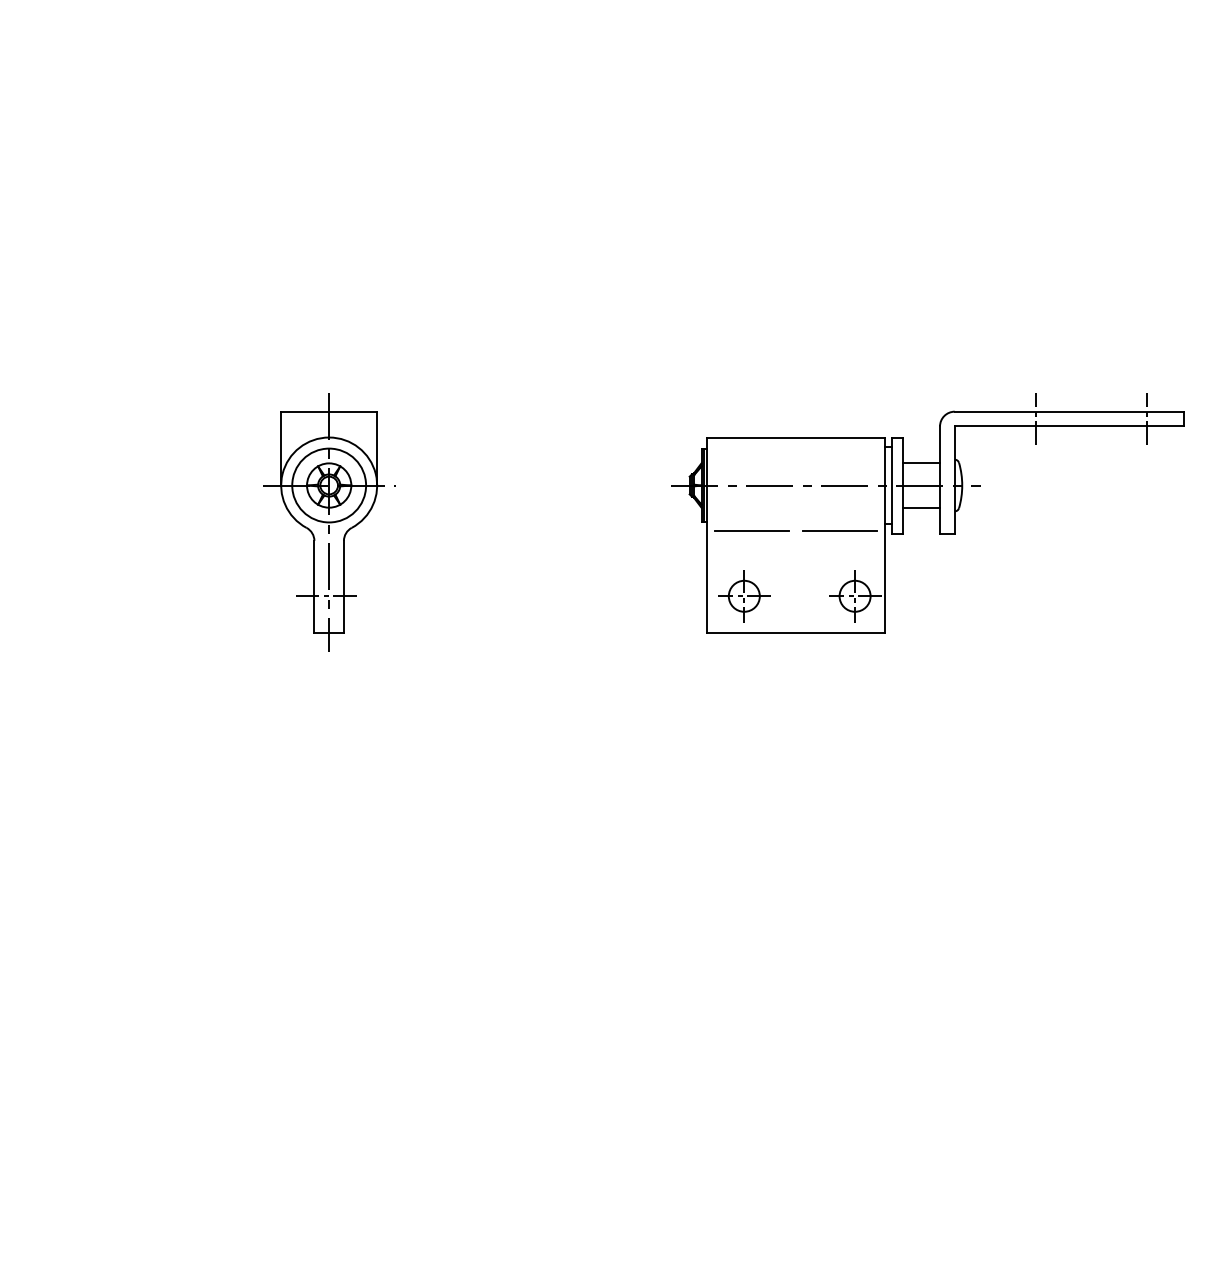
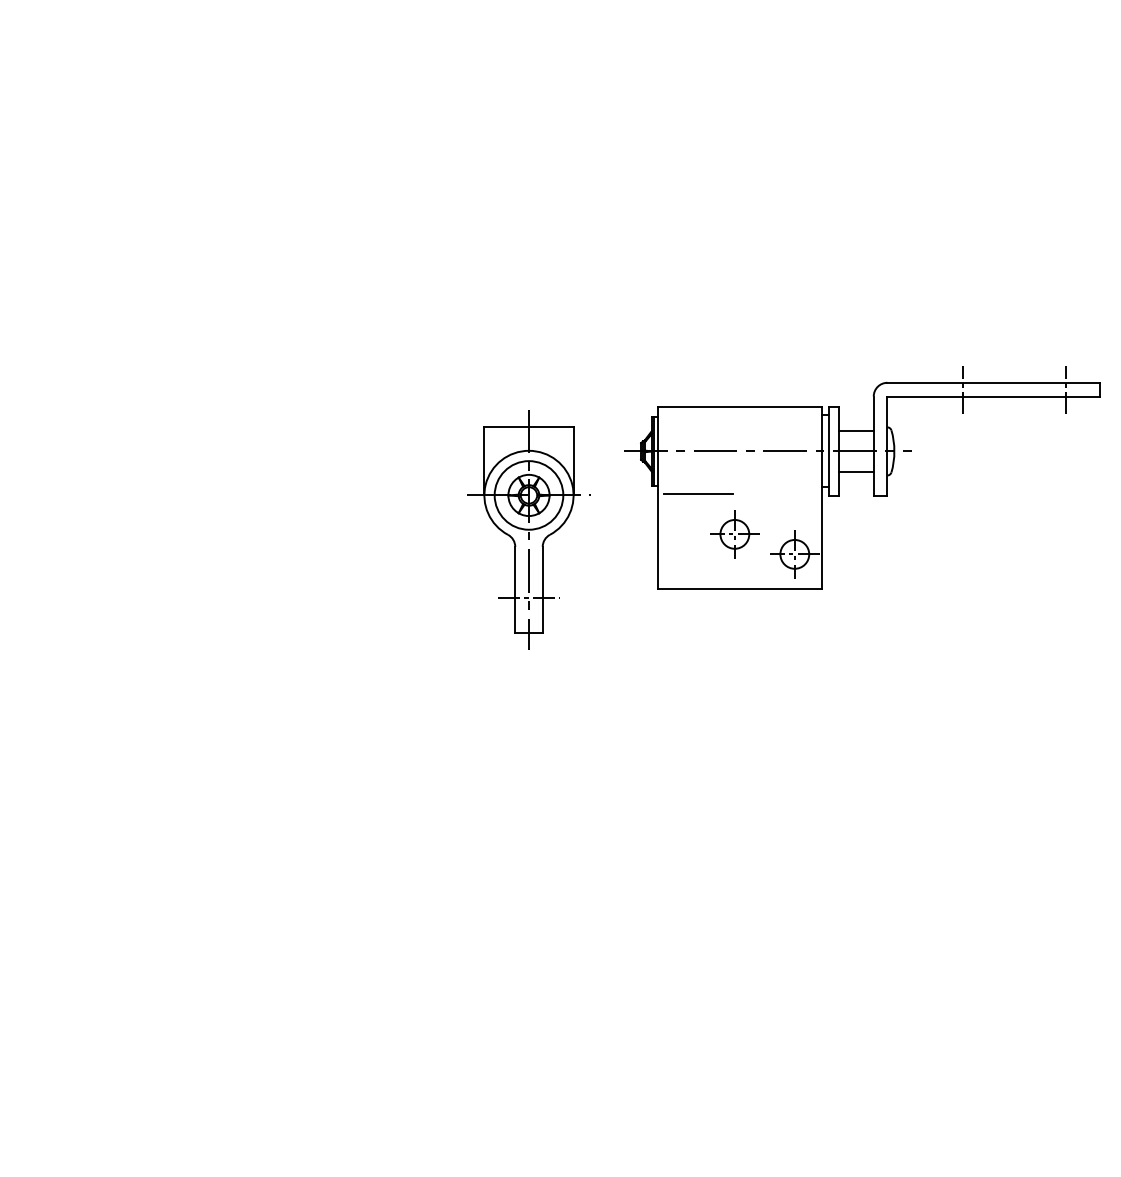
part: (328, 522) -> (528, 529), moved
line: (839, 530) -> (780, 493), removed
part: (743, 596) -> (734, 534), moved

